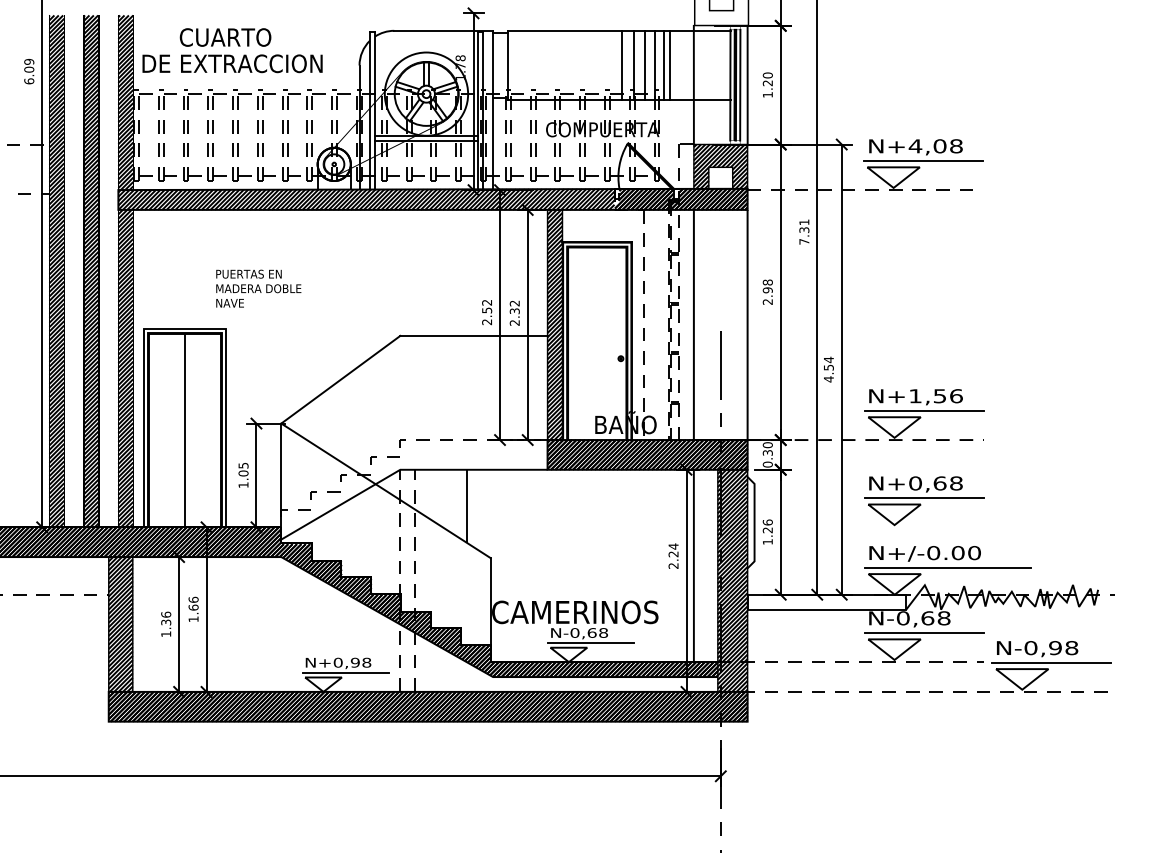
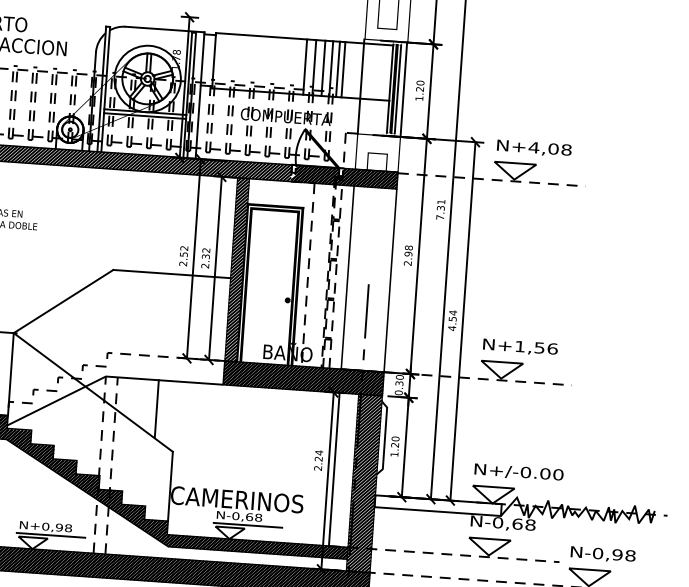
line: (922, 161) -> (538, 160), removed
hatch: (720, 166) -> (377, 152), removed
line: (923, 411) -> (525, 359), removed
part: (924, 501) -> (521, 430), removed
text: (767, 522) -> (395, 438), 1.26 -> 1.20
line: (947, 567) -> (536, 484), removed
line: (923, 633) -> (513, 535), removed
line: (1051, 662) -> (613, 566), removed

